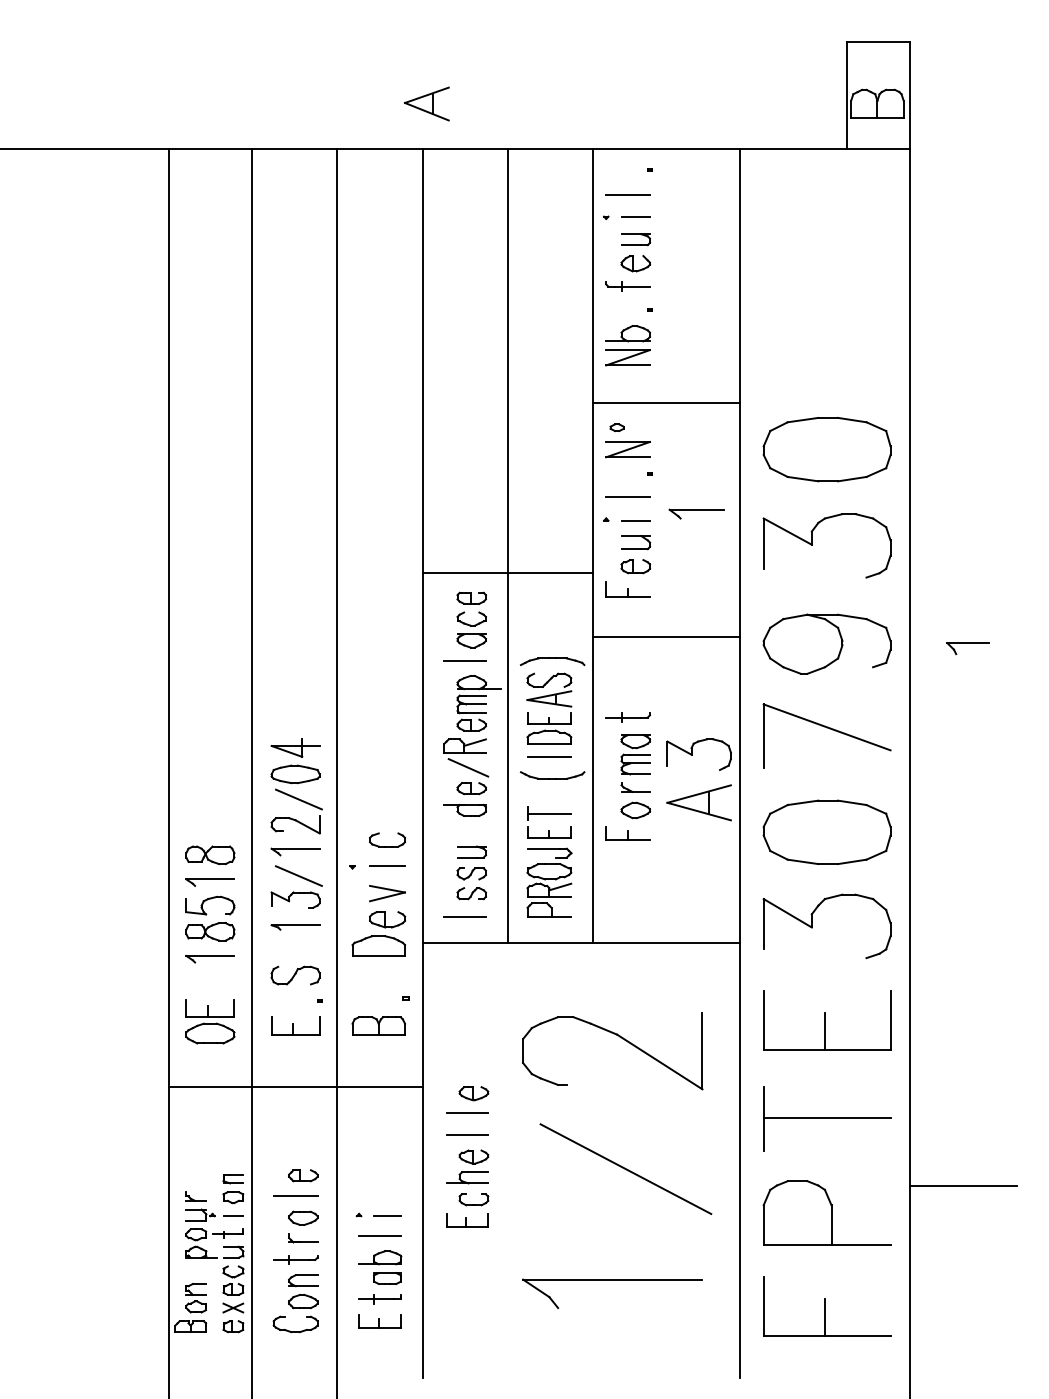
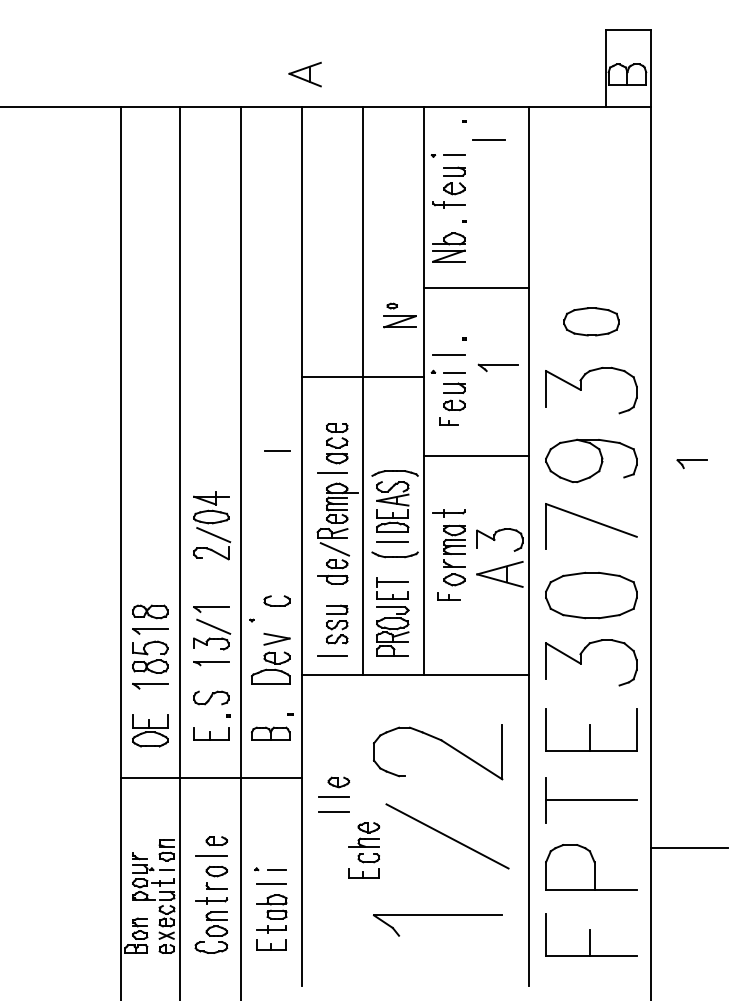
line: (627, 194) -> (488, 139), moved
part: (627, 440) -> (399, 315), moved
part: (827, 449) -> (591, 321), size x0.6
line: (508, 573) -> (363, 377), moved
part: (627, 589) -> (448, 421), size x0.6
part: (297, 786) -> (212, 525), moved
part: (627, 833) -> (448, 596), size x0.7
line: (388, 865) -> (277, 450), moved
part: (467, 1188) -> (364, 850), moved

